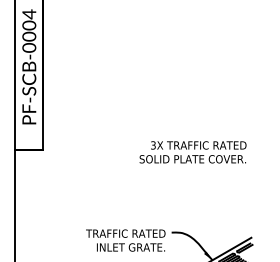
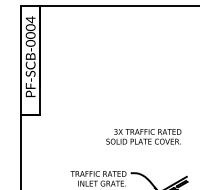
text: (192, 151) -> (143, 136), moved

